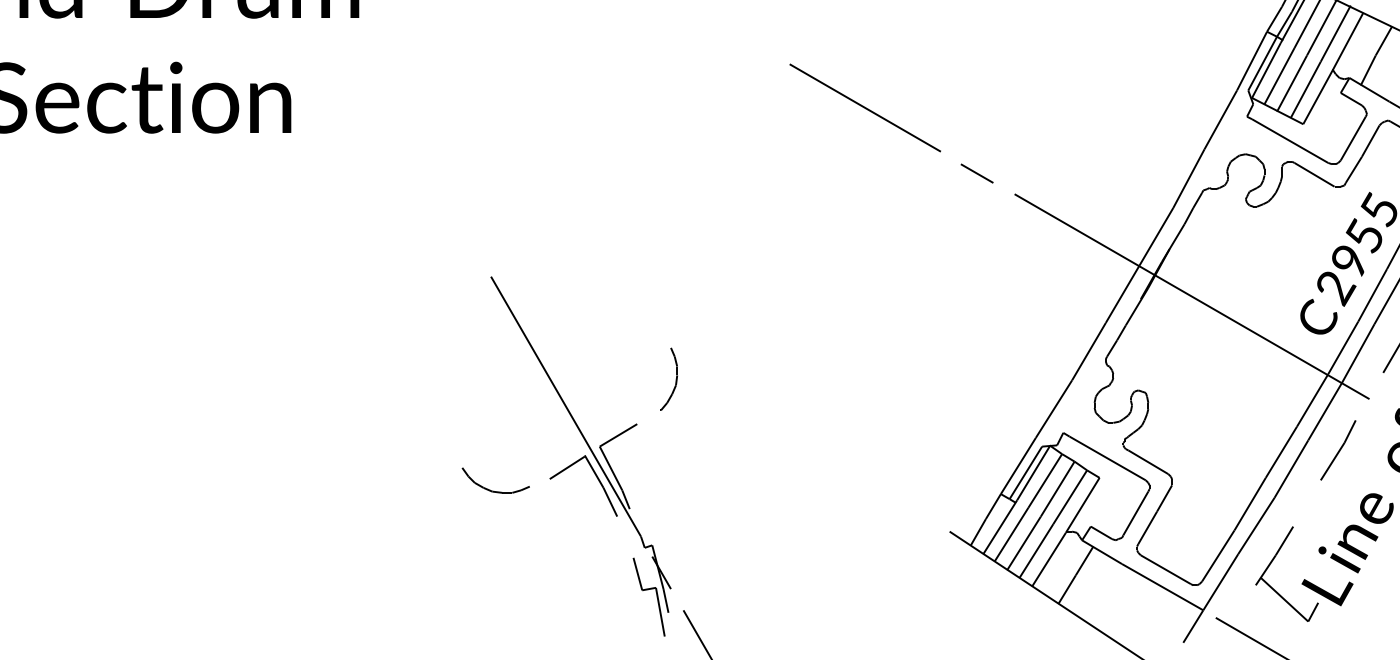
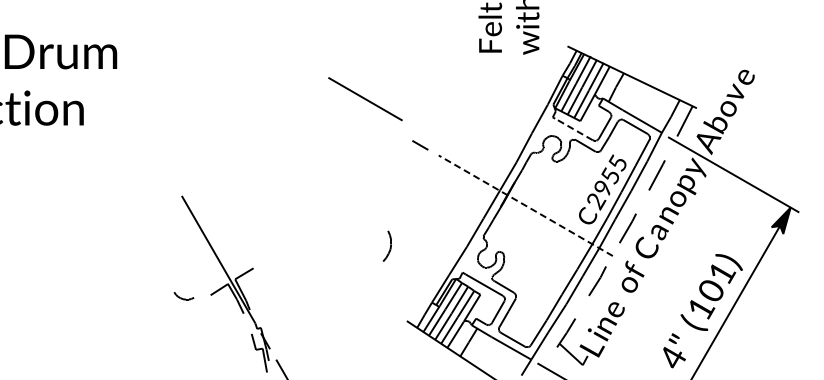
line: (865, 108) -> (365, 99), moved
line: (1289, 141) -> (573, 129), solid -> dashed
line: (1191, 296) -> (525, 205), solid -> dashed
part: (667, 377) -> (386, 245), moved
part: (494, 479) -> (183, 295), size x0.6

